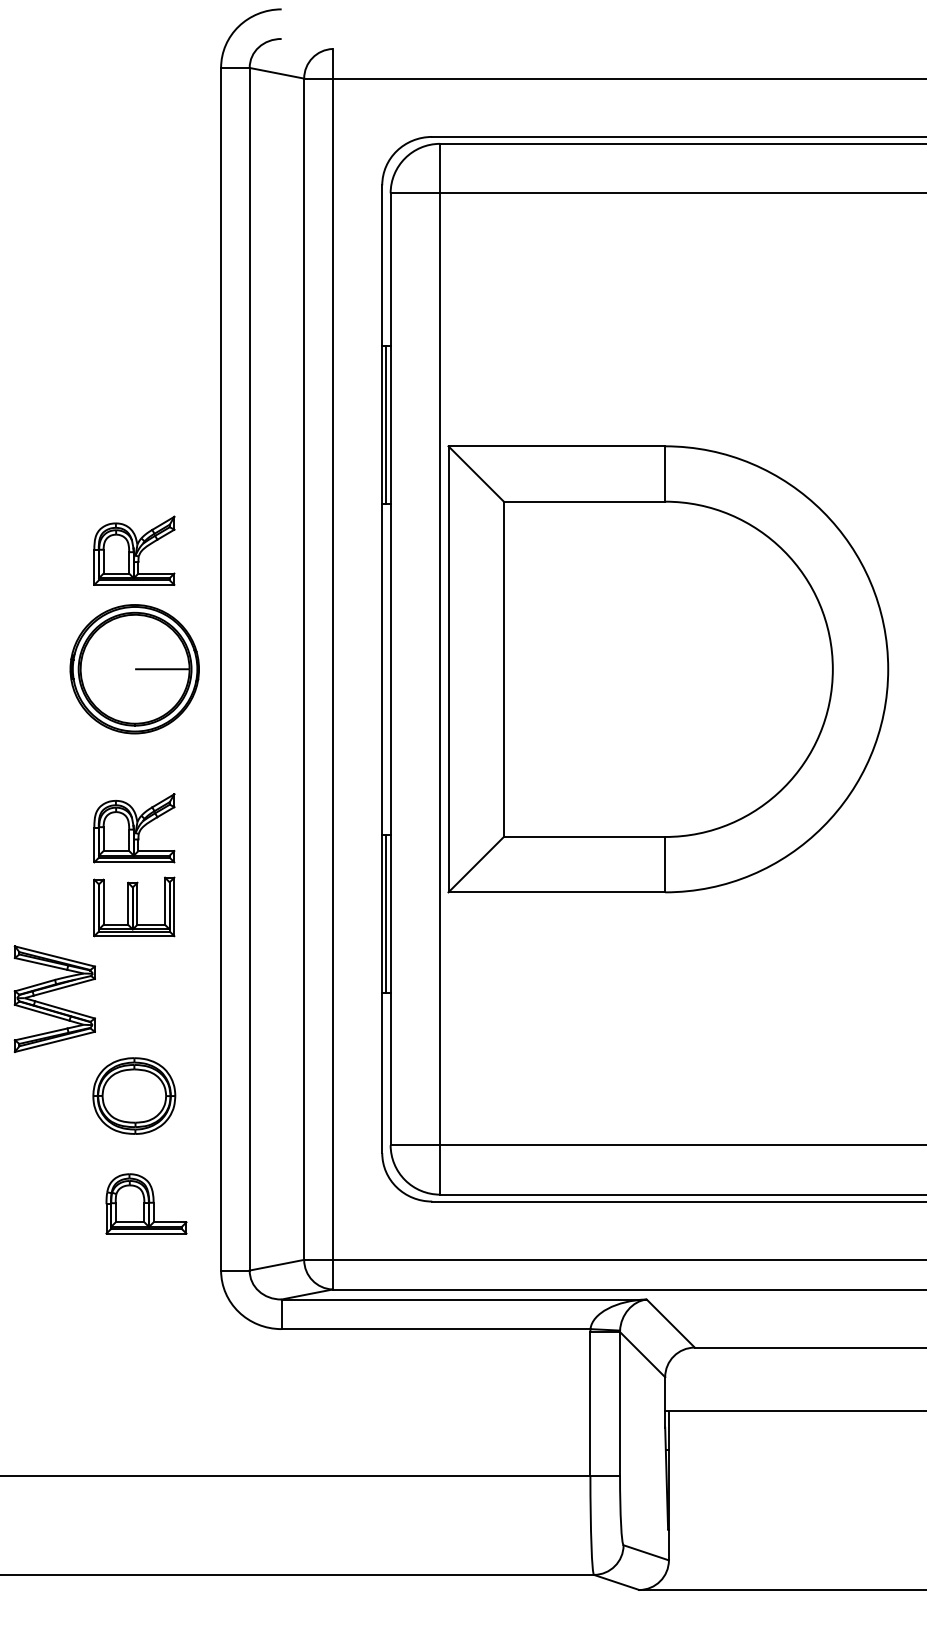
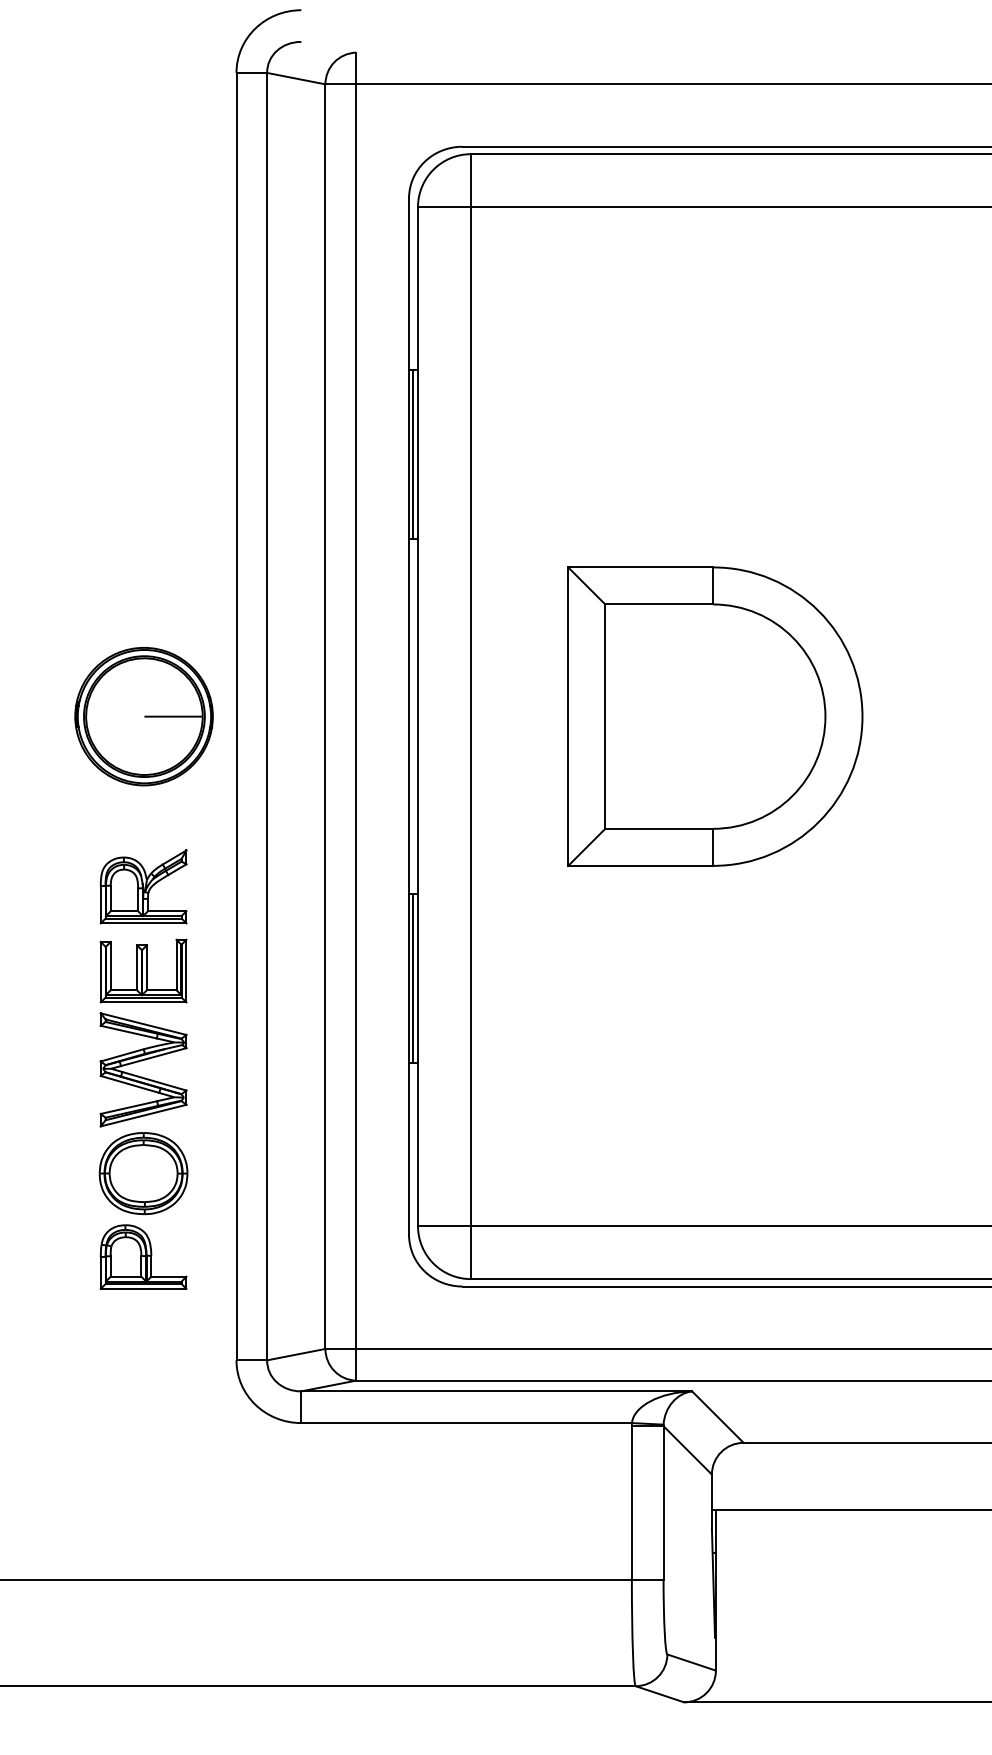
part: (134, 550) -> (143, 589), removed
part: (668, 669) -> (715, 716), size x0.62
part: (53, 1005) -> (142, 1076), moved
part: (146, 1203) -> (143, 1256), moved

